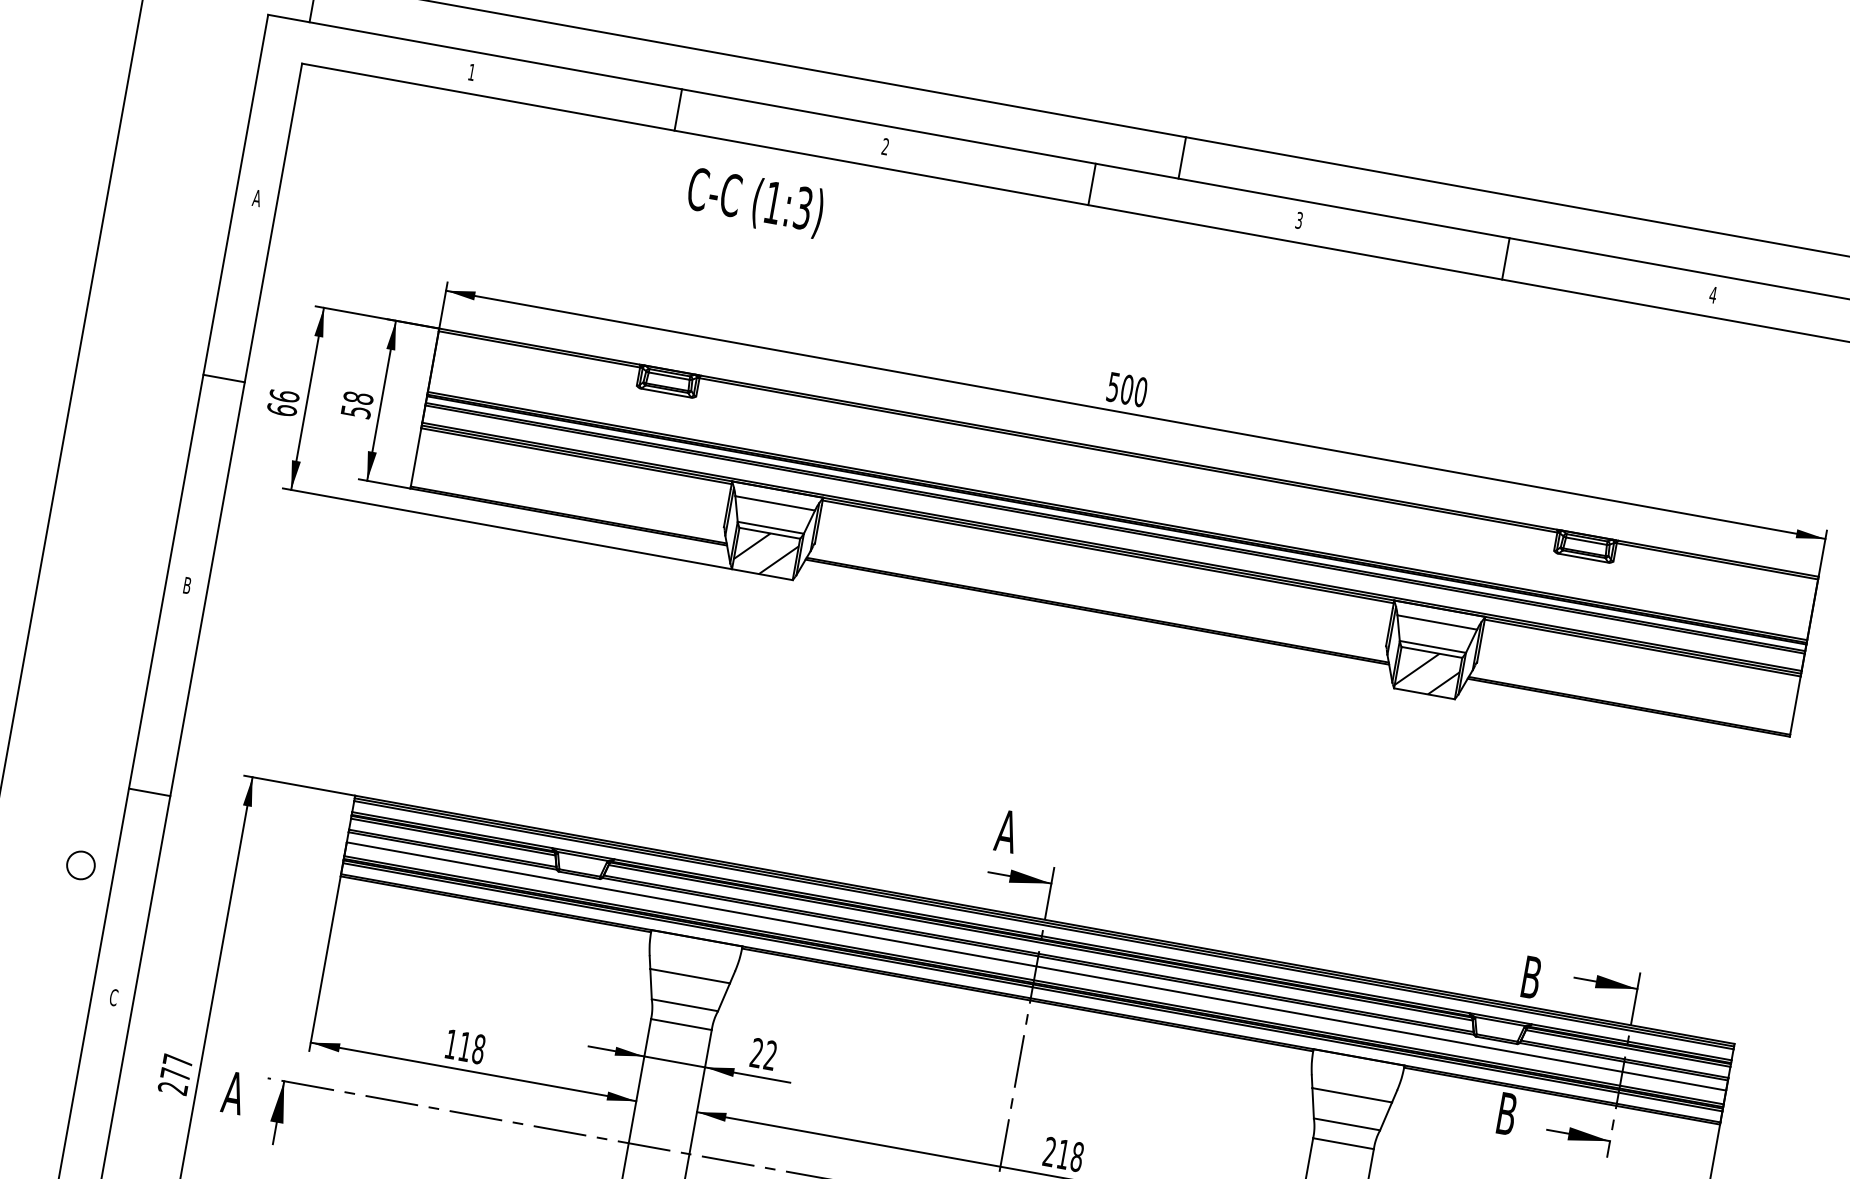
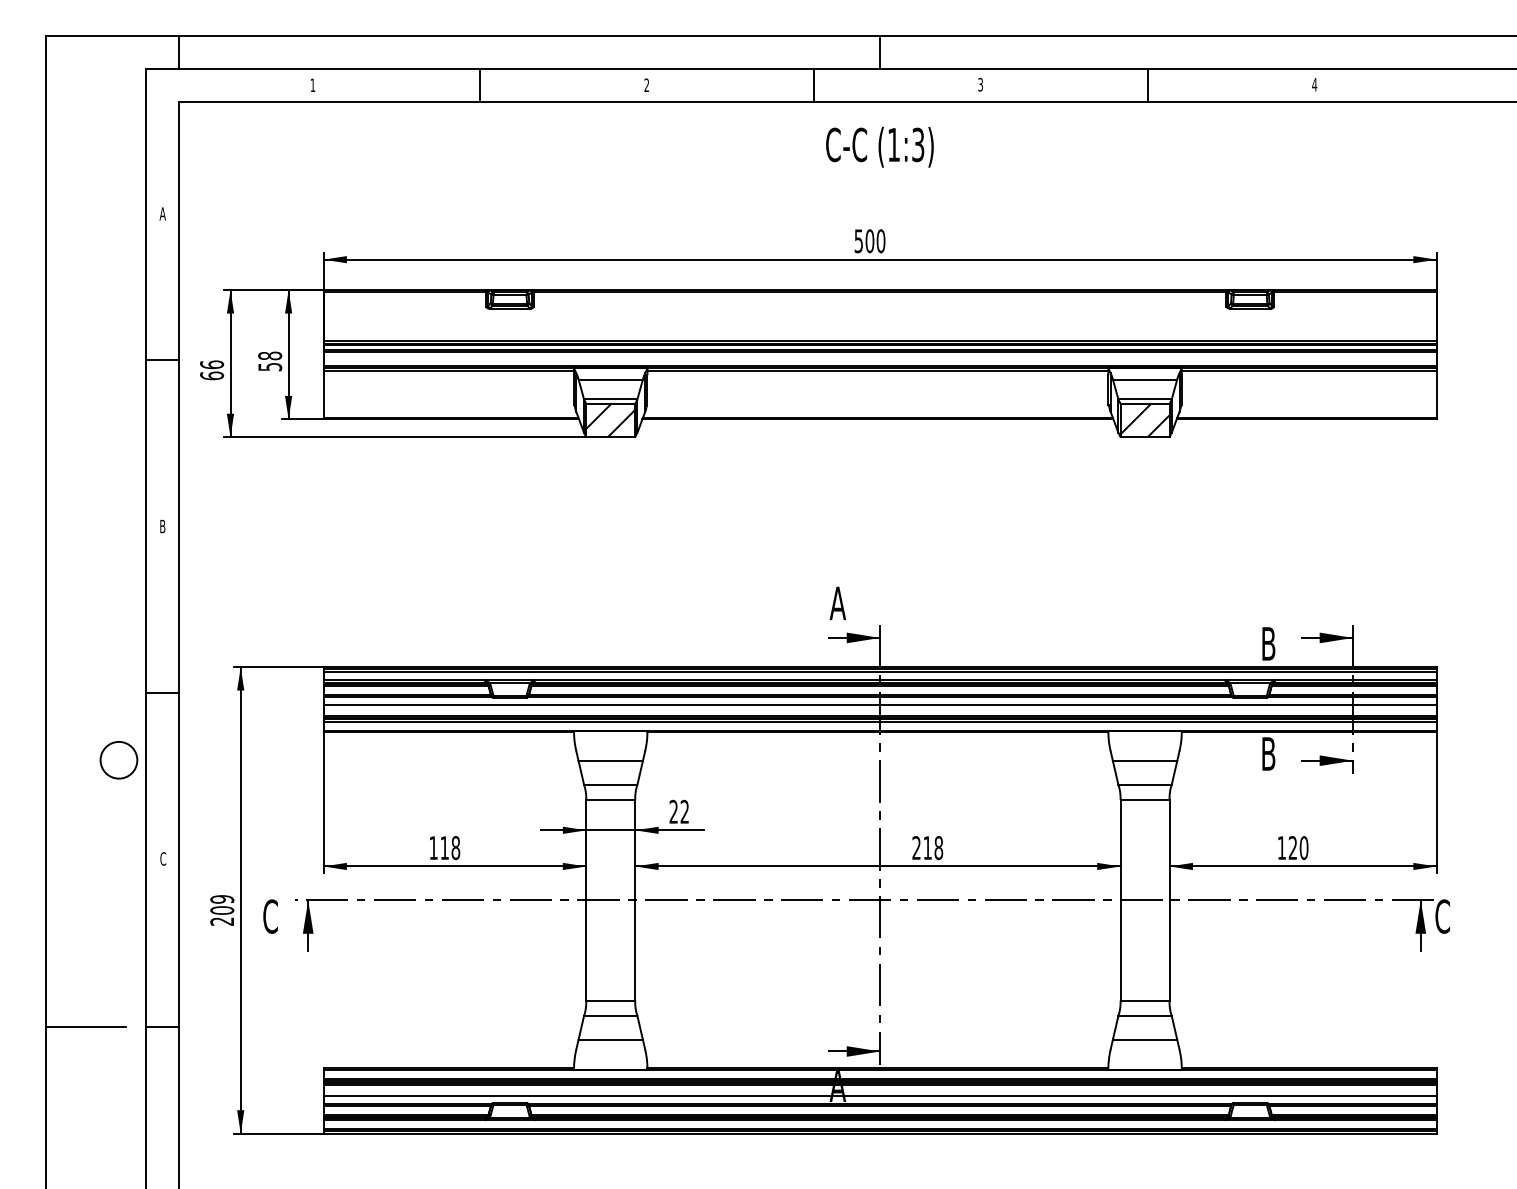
text: (754, 201) -> (879, 146), moved
circle: (80, 864) -> (118, 759), size x1.67
text: (177, 1067) -> (222, 904), 277 -> 209
text: (233, 1092) -> (270, 916), A -> C

